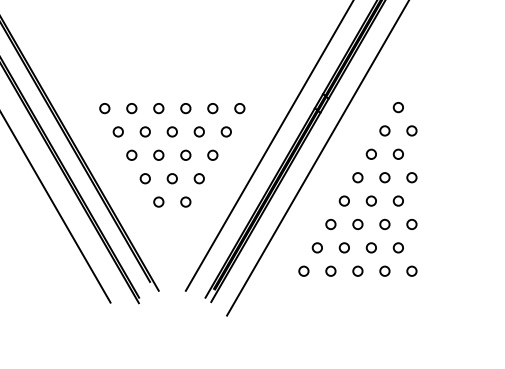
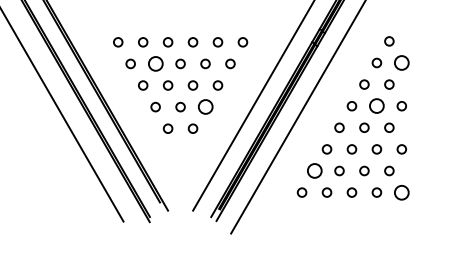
circle: (411, 130) -> (401, 62), size x1.6
circle: (144, 131) -> (154, 63), size x1.6
circle: (384, 177) -> (376, 106), size x1.6
circle: (198, 178) -> (204, 106), size x1.6
circle: (316, 247) -> (313, 170), size x1.6
circle: (411, 270) -> (401, 191), size x1.6

